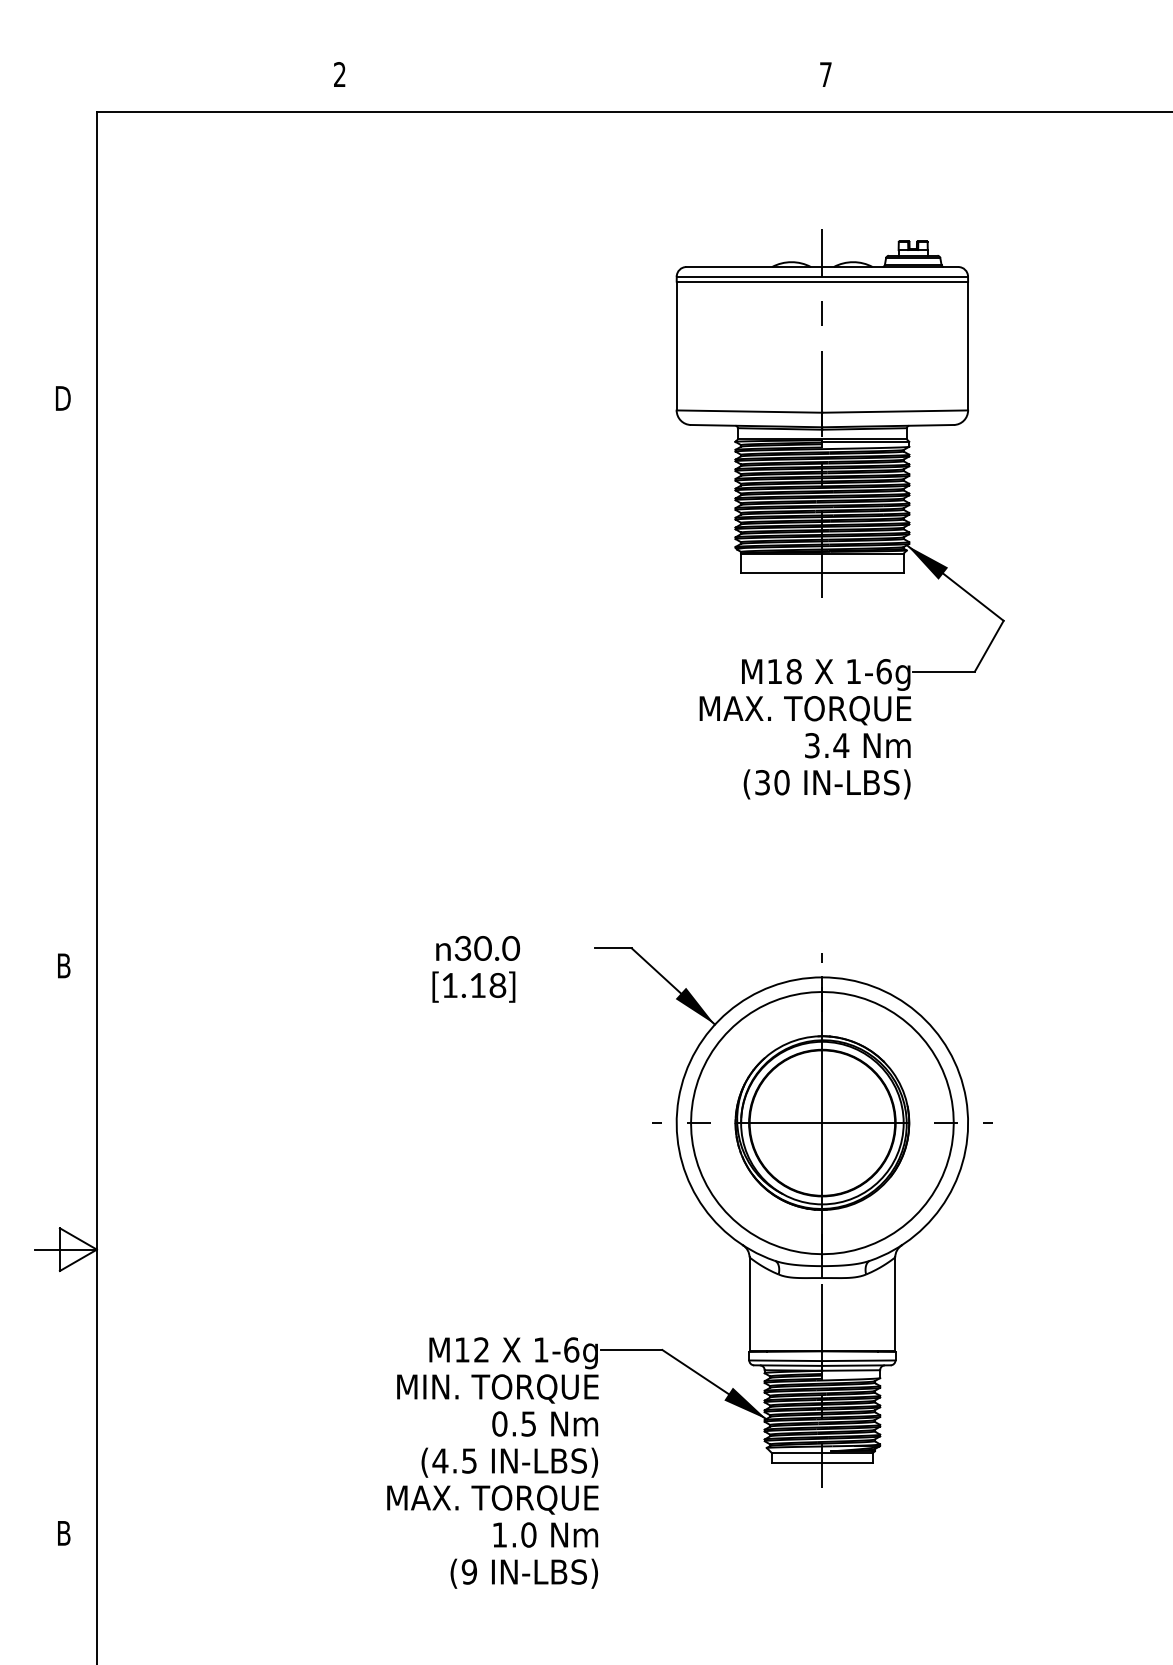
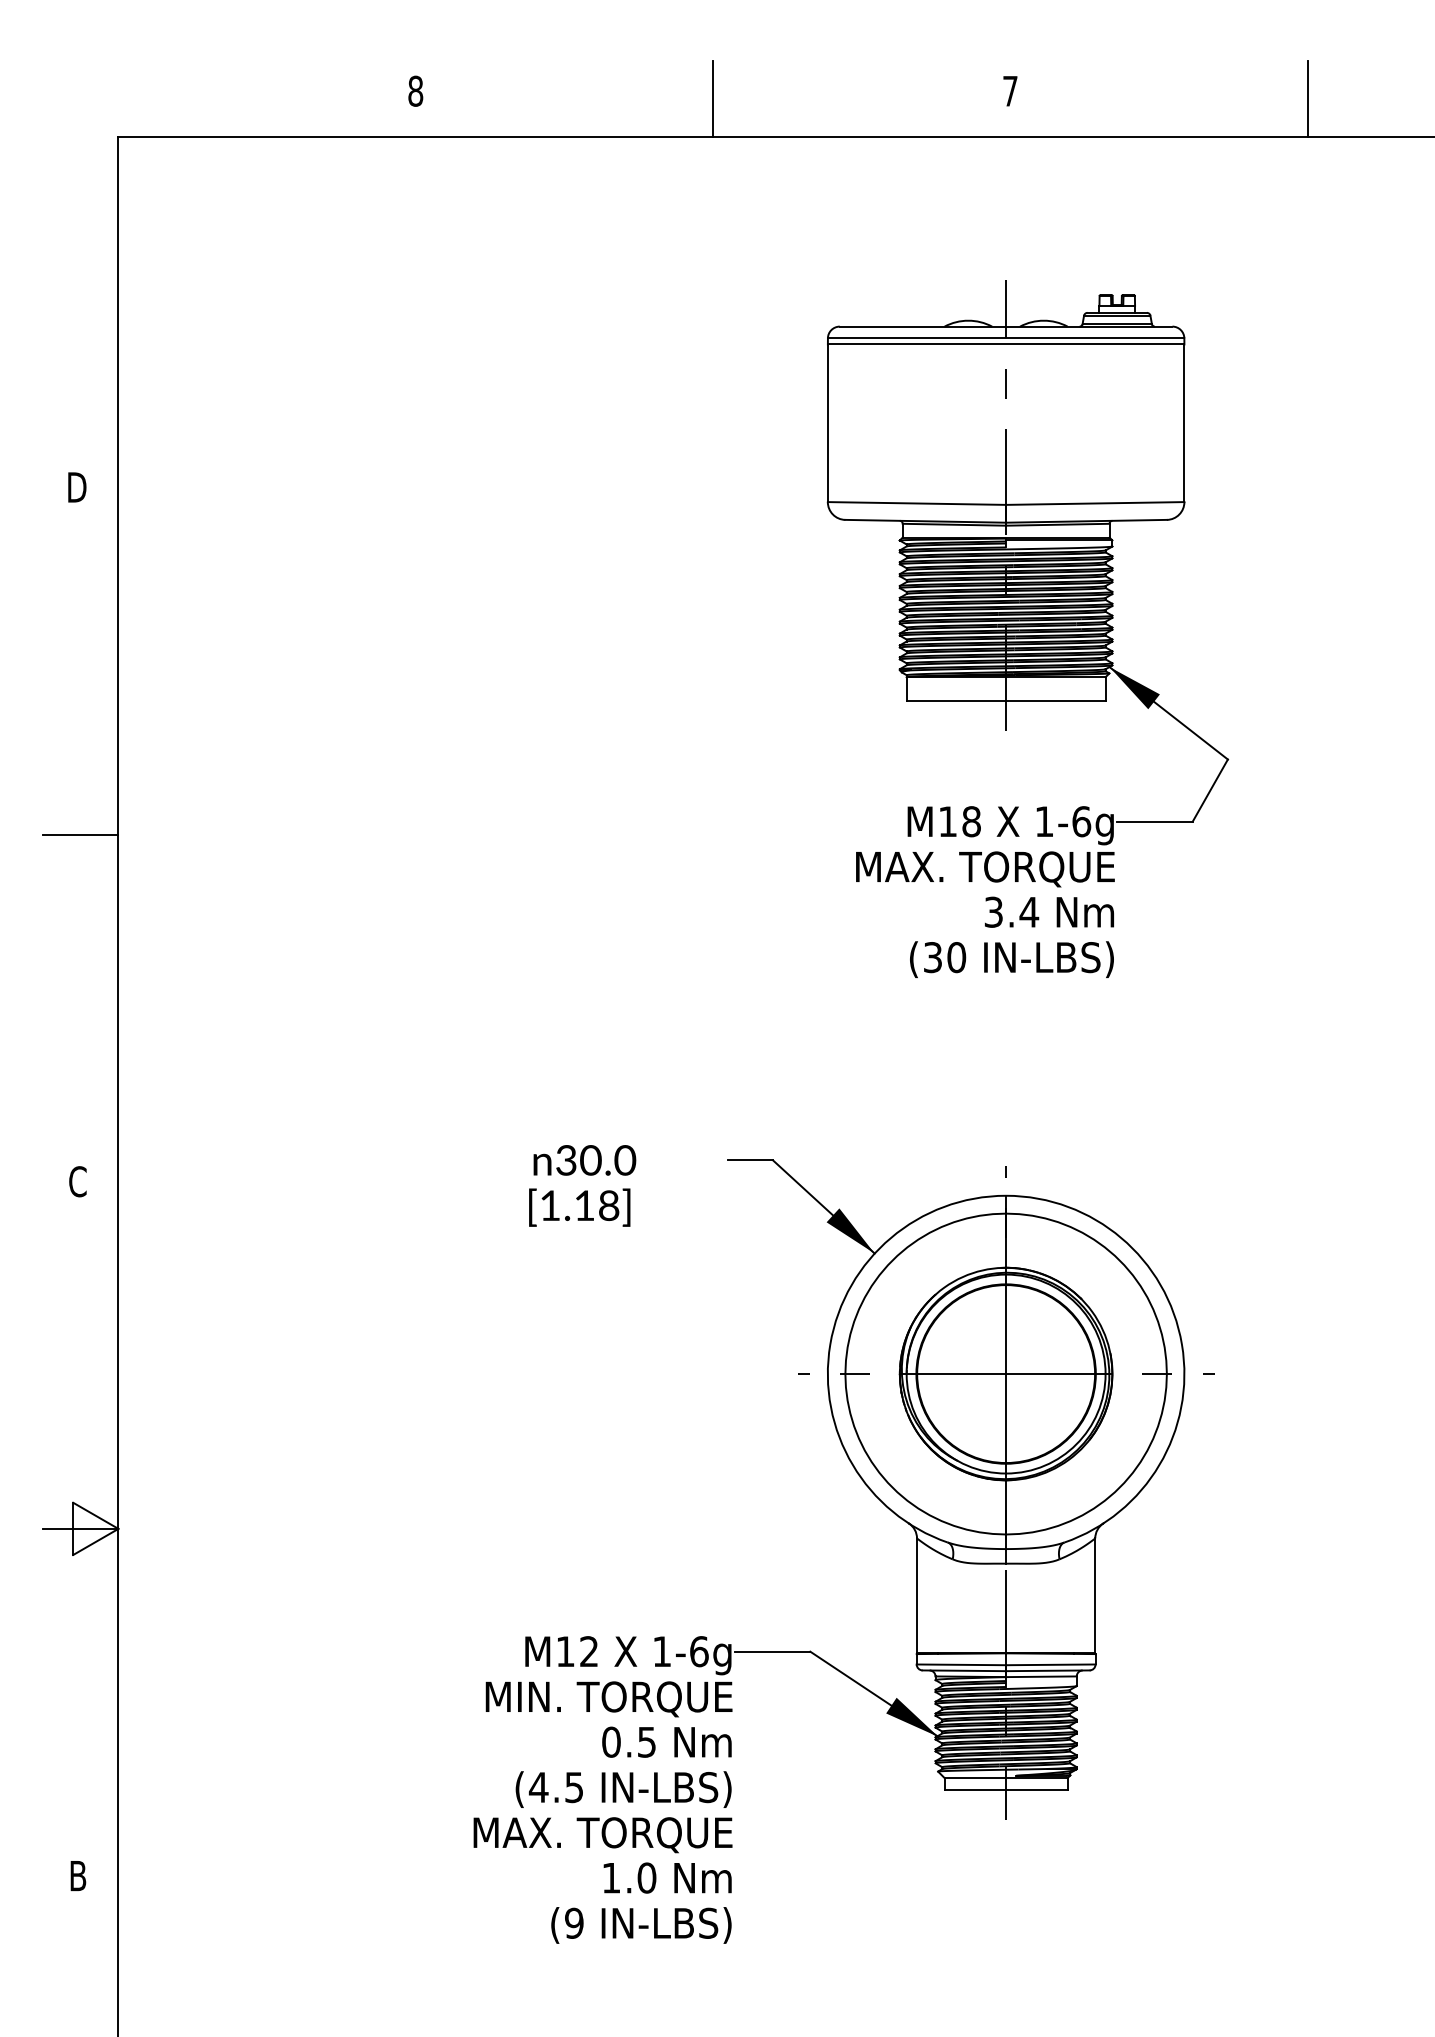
text: (339, 74) -> (415, 90), 2 -> 8
line: (583, 80) -> (713, 98), added
line: (1068, 80) -> (1307, 98), added
line: (65, 682) -> (80, 834), added
text: (63, 965) -> (77, 1181), B -> C

